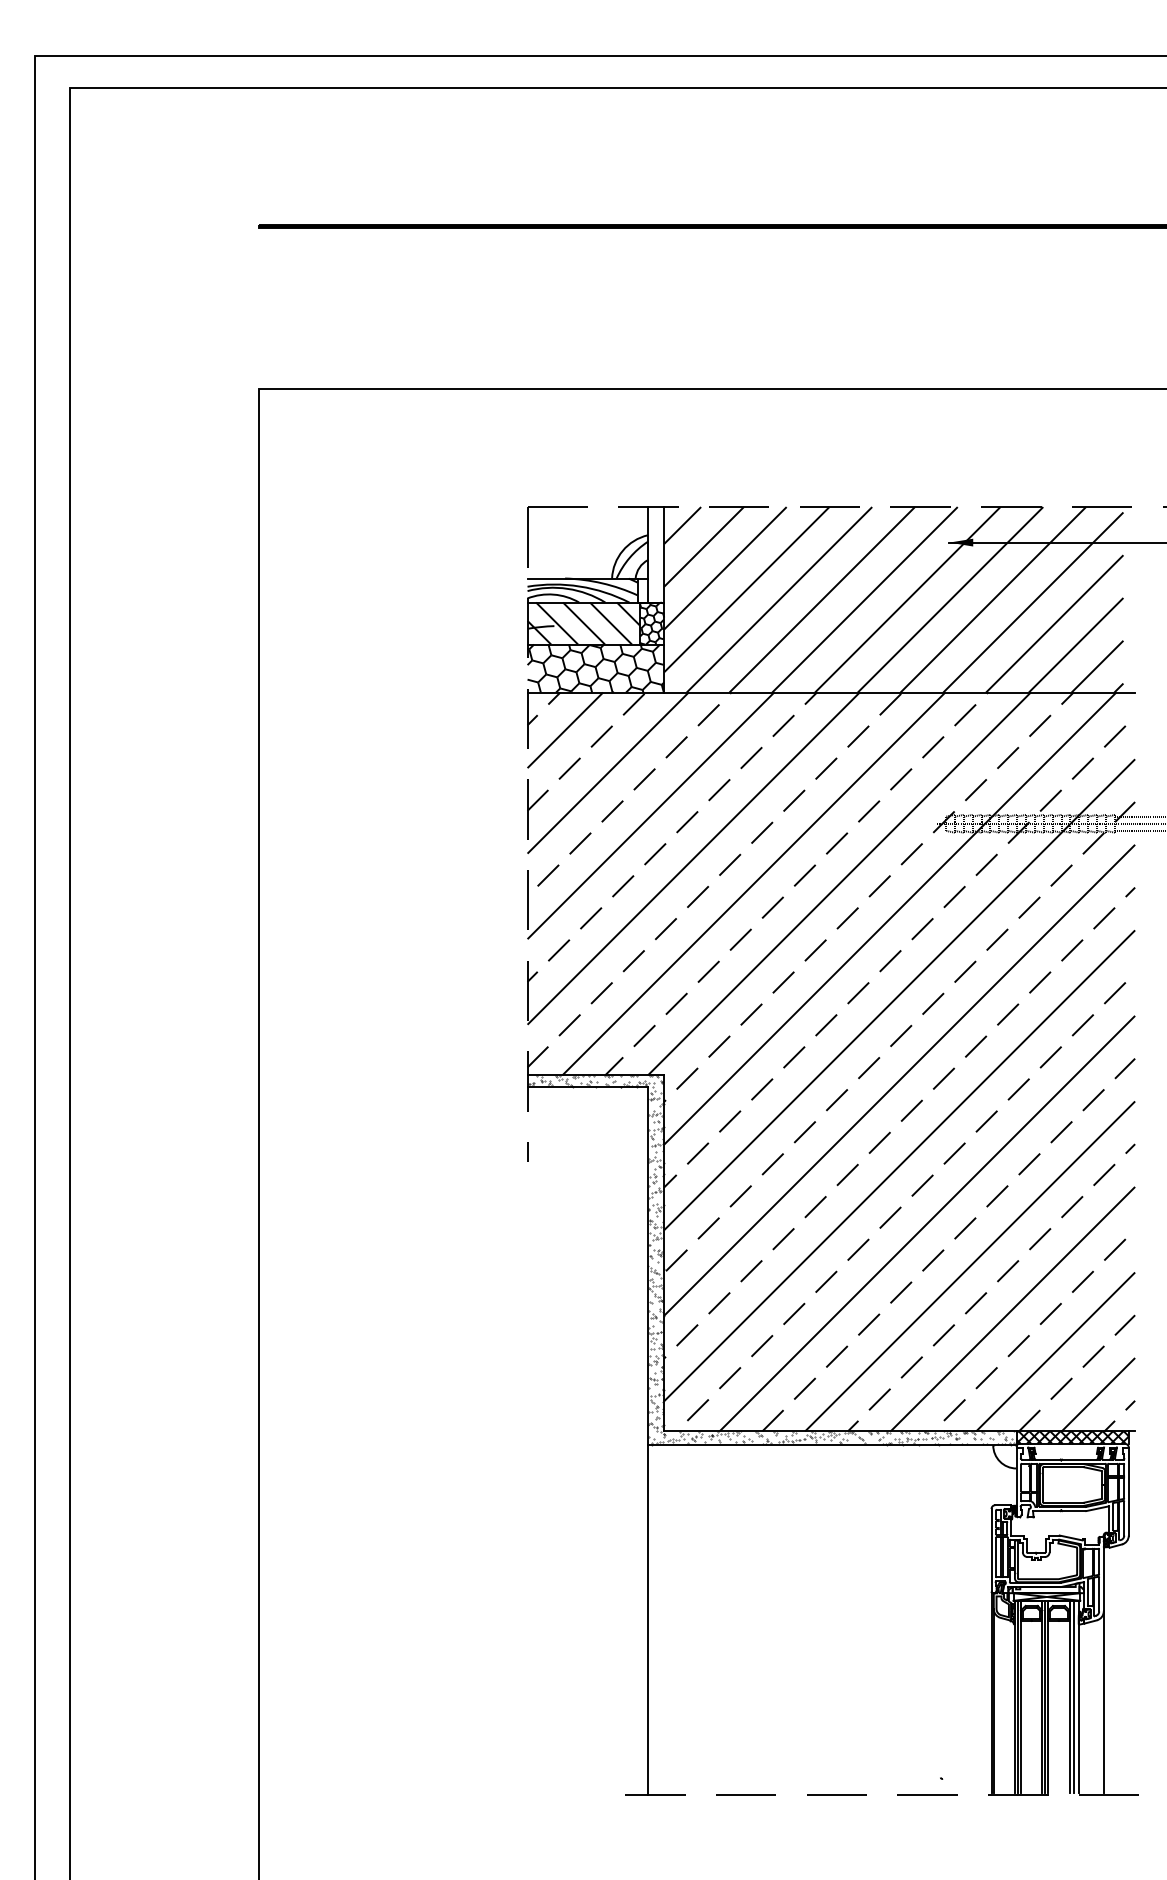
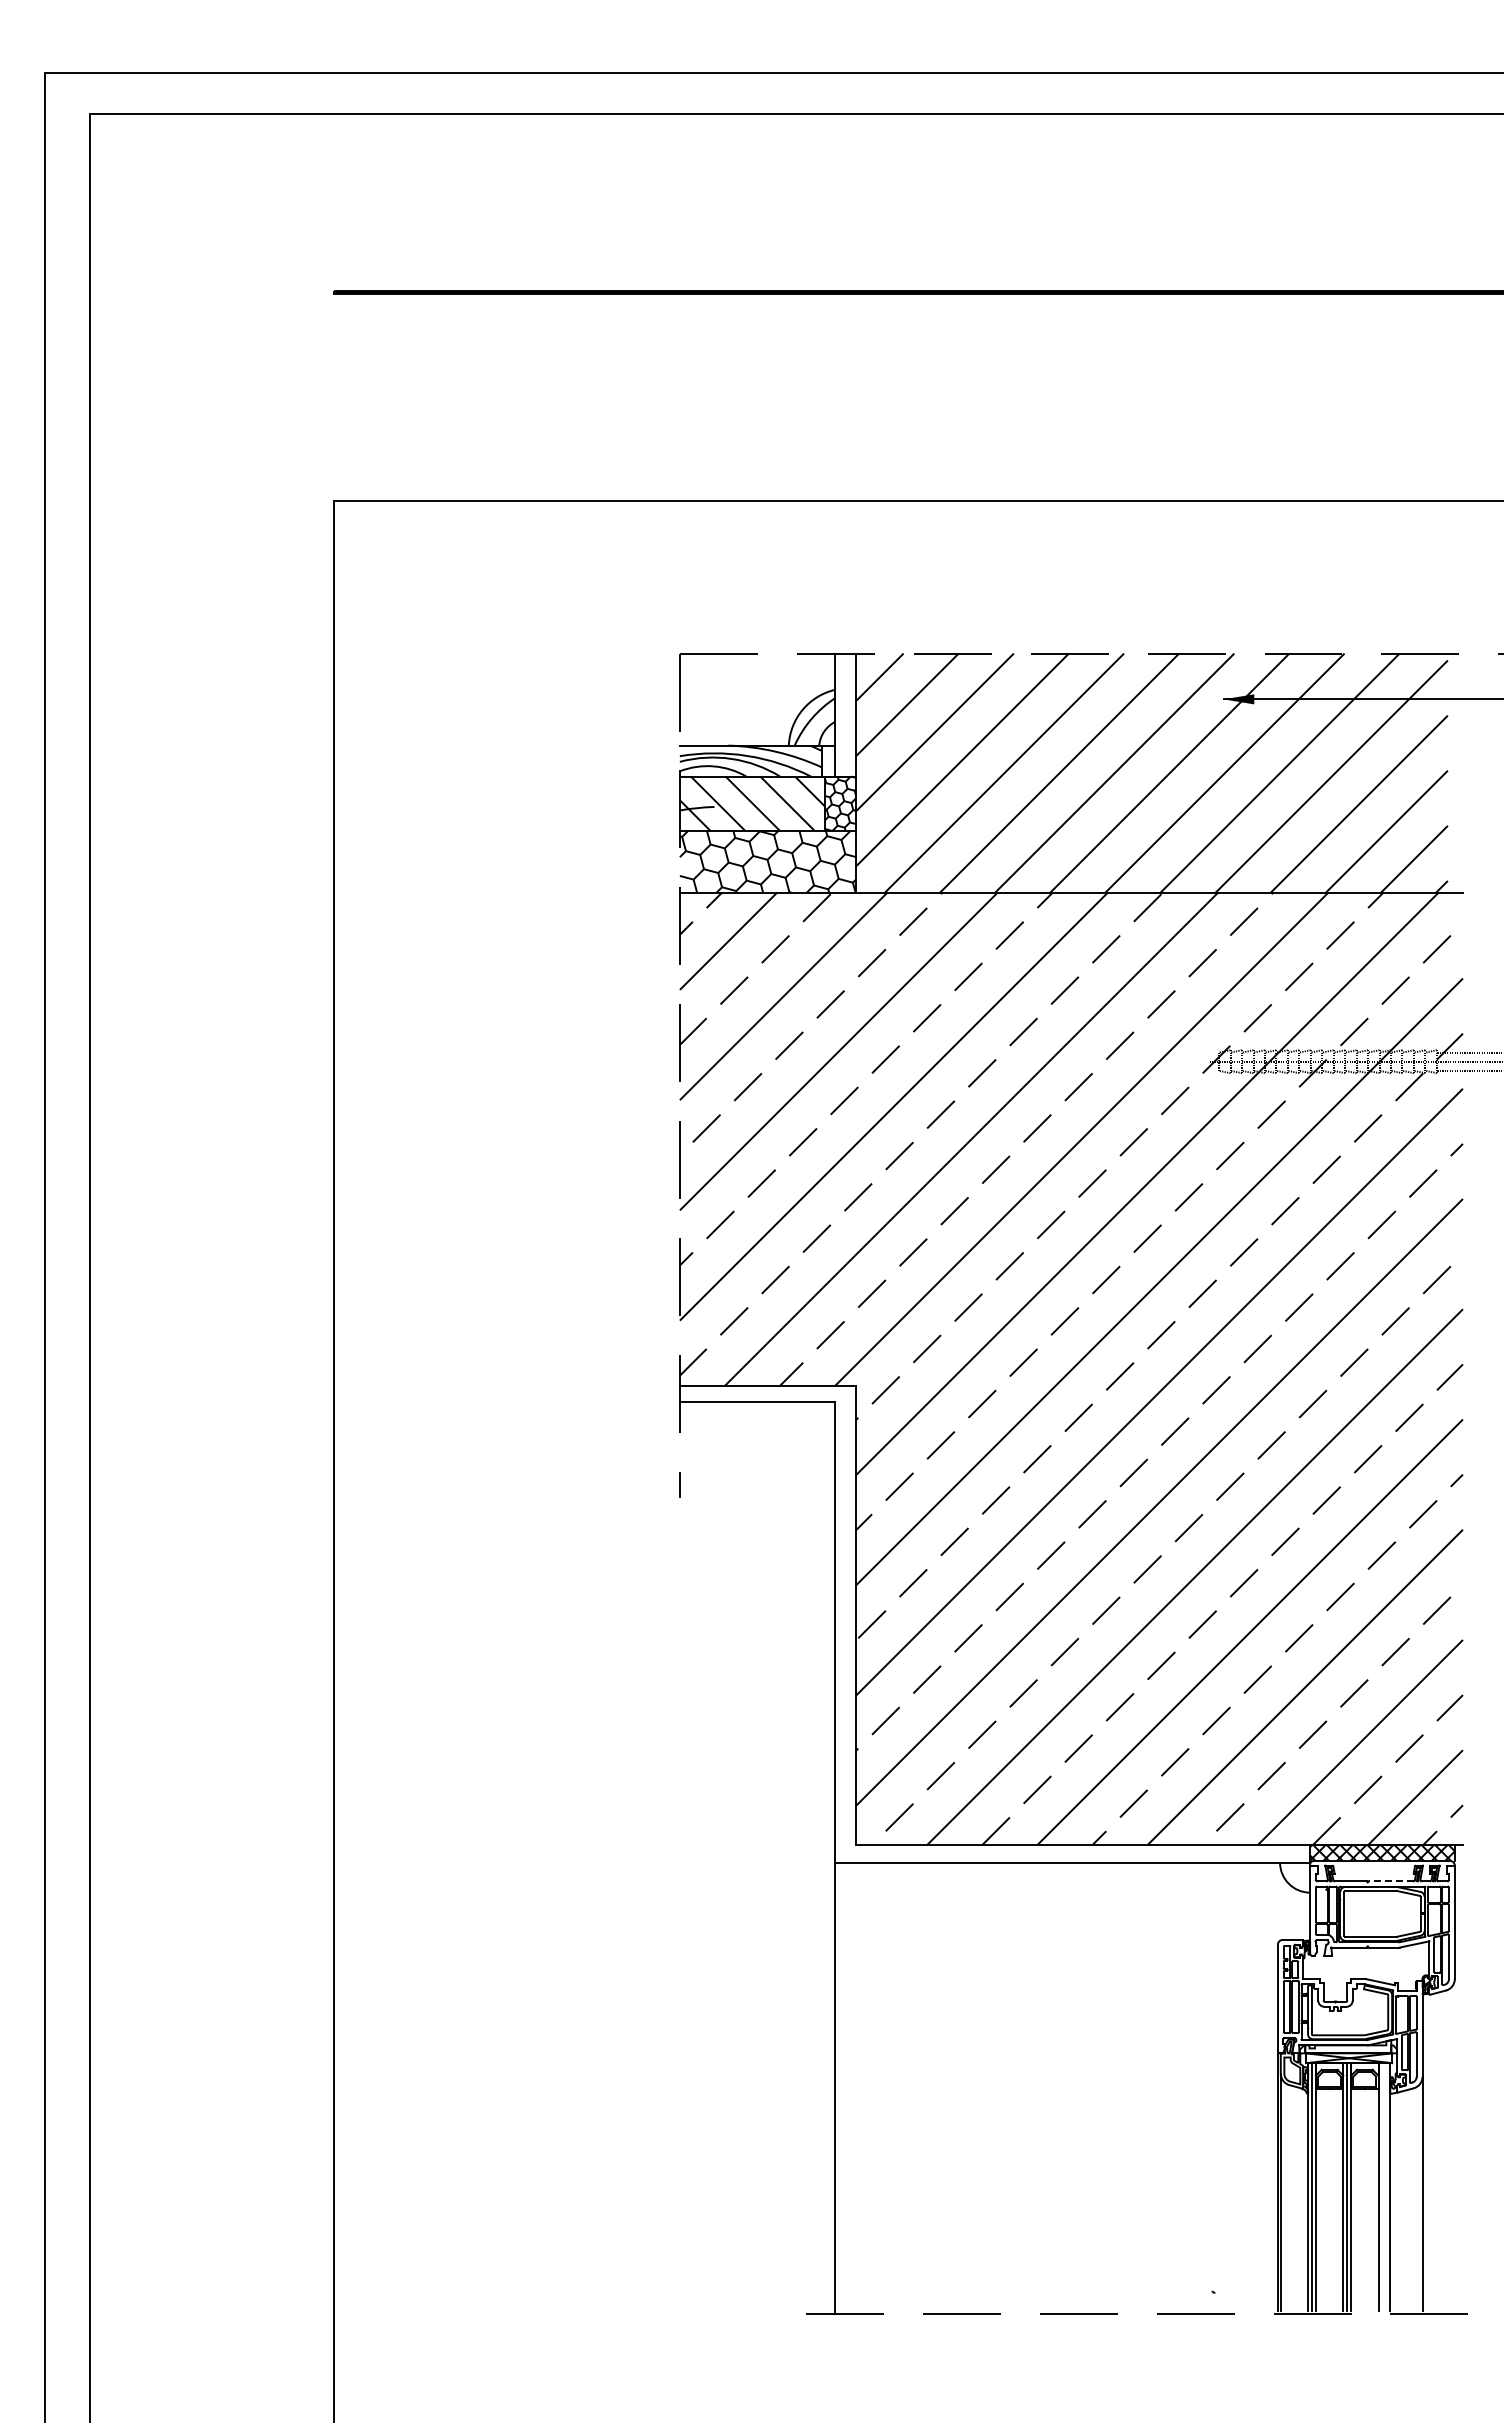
hatch: (771, 1260) -> (994, 1624), removed
line: (1079, 1459) -> (1391, 1881), solid -> dashed
line: (1074, 1697) -> (1384, 2187), removed

